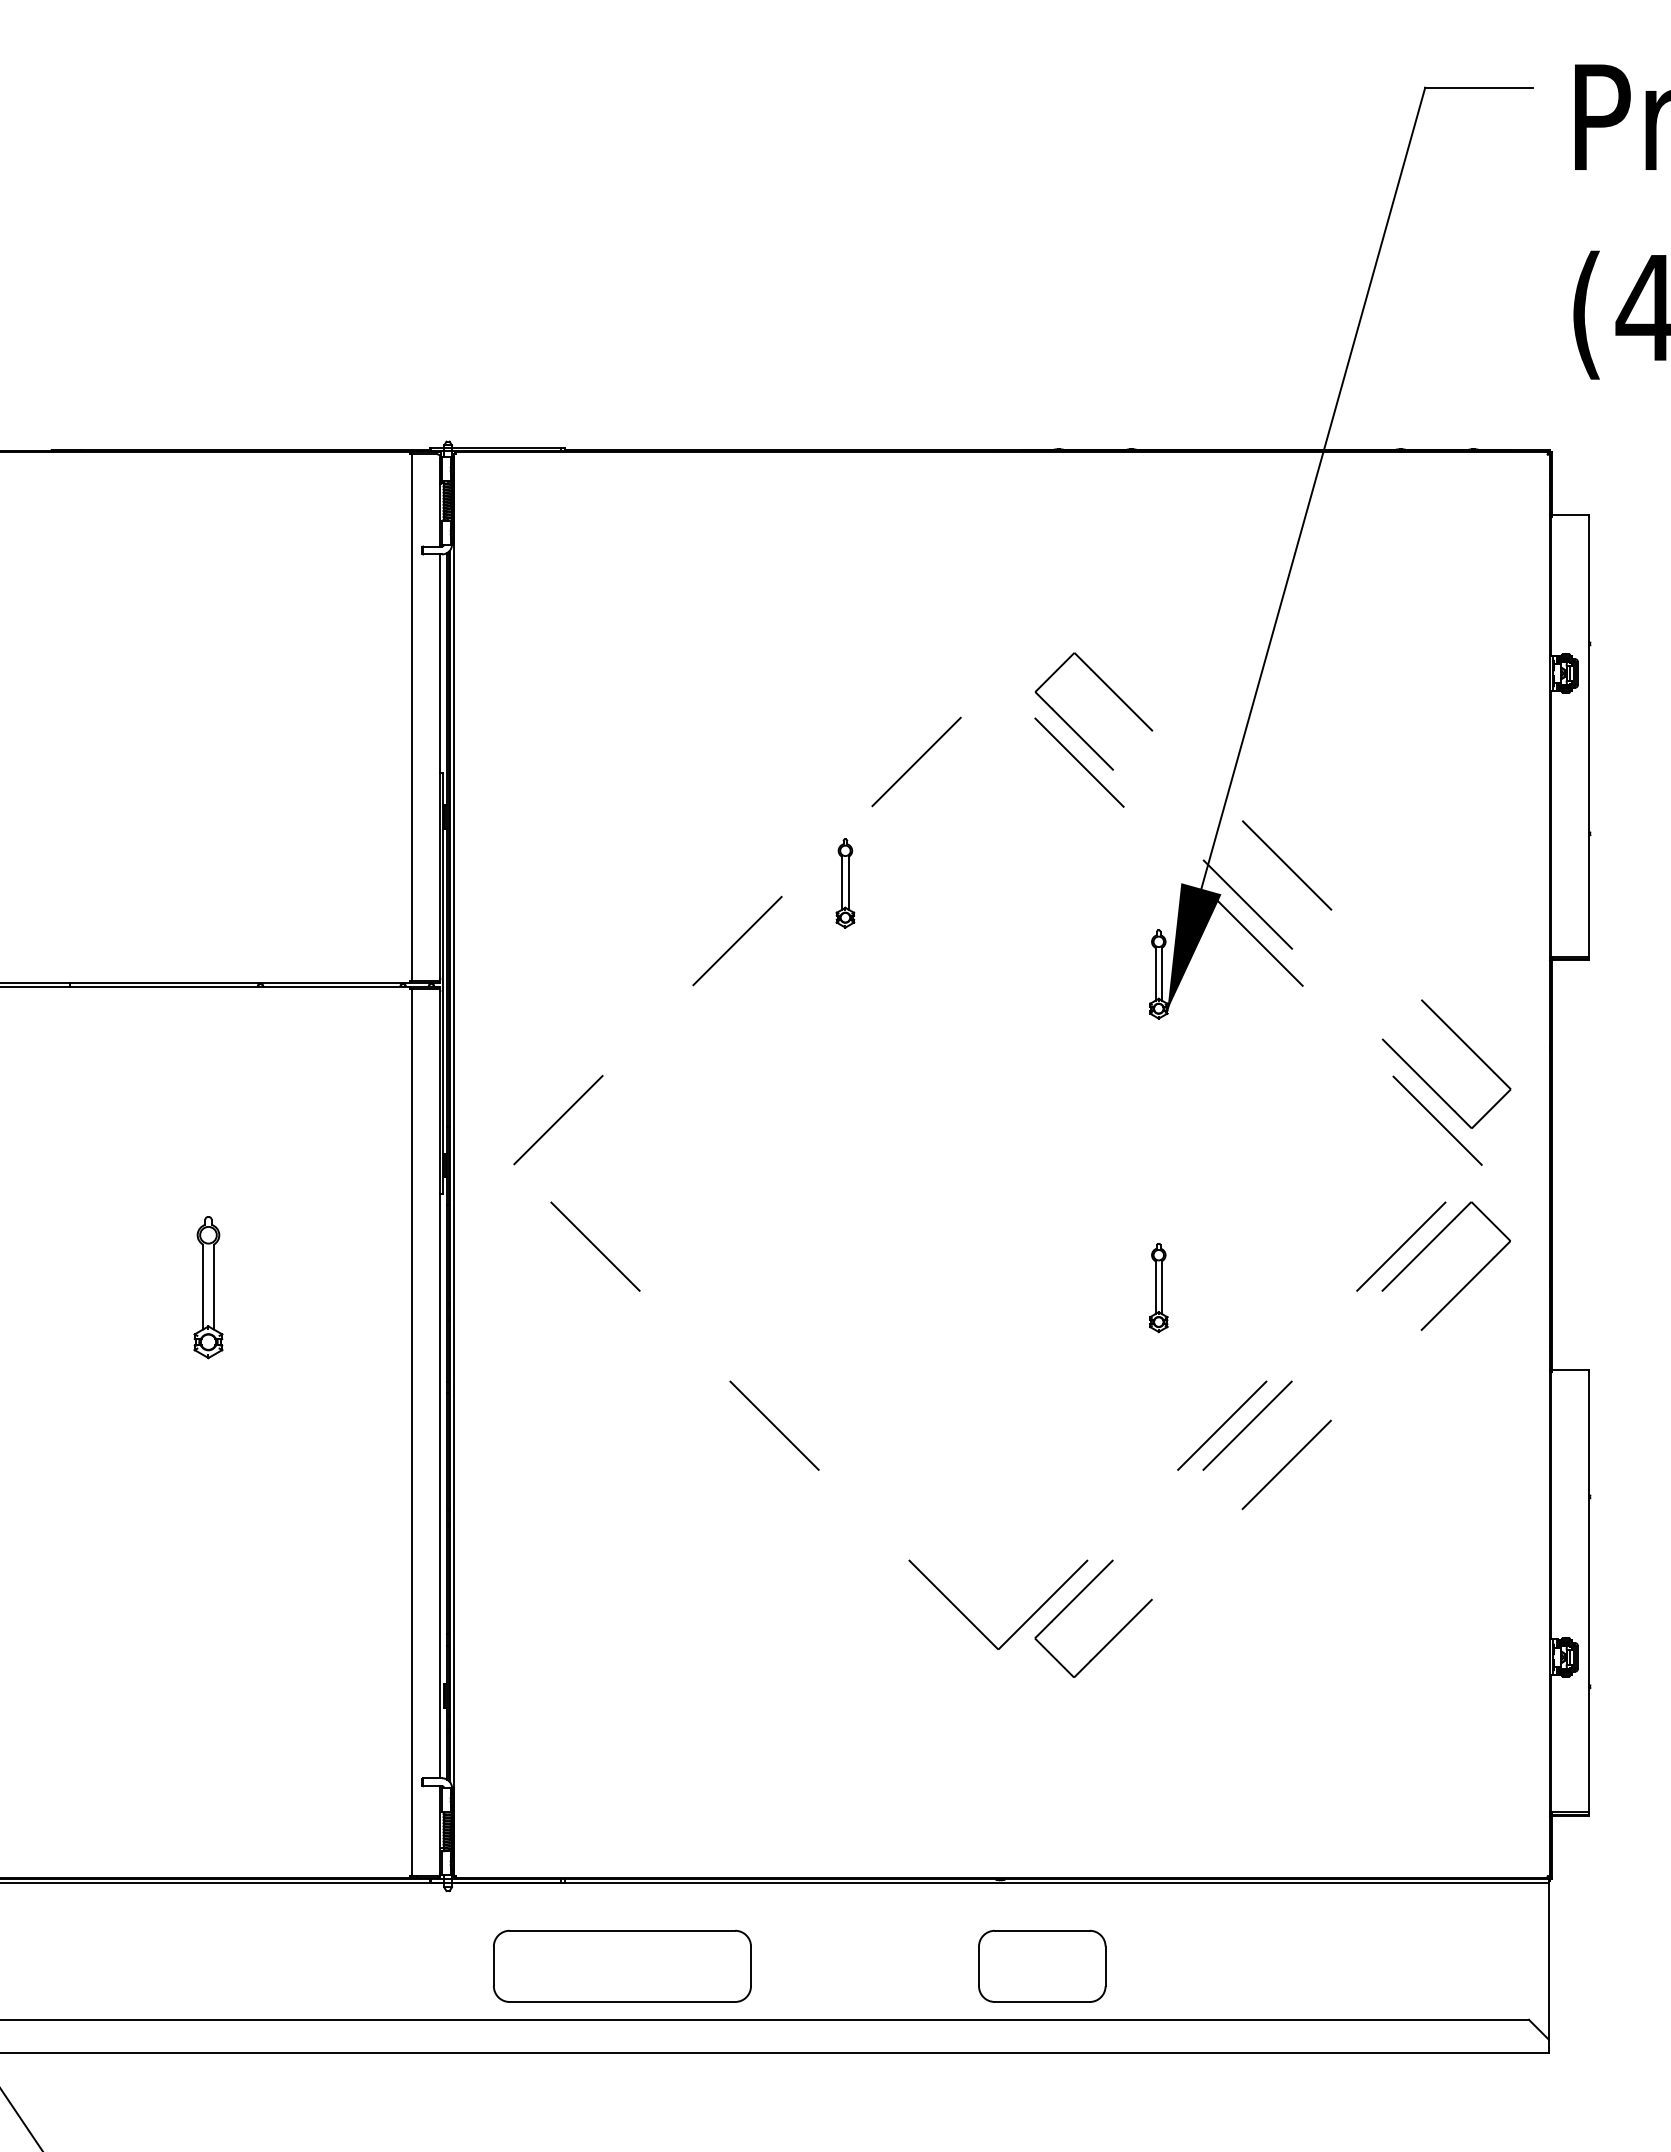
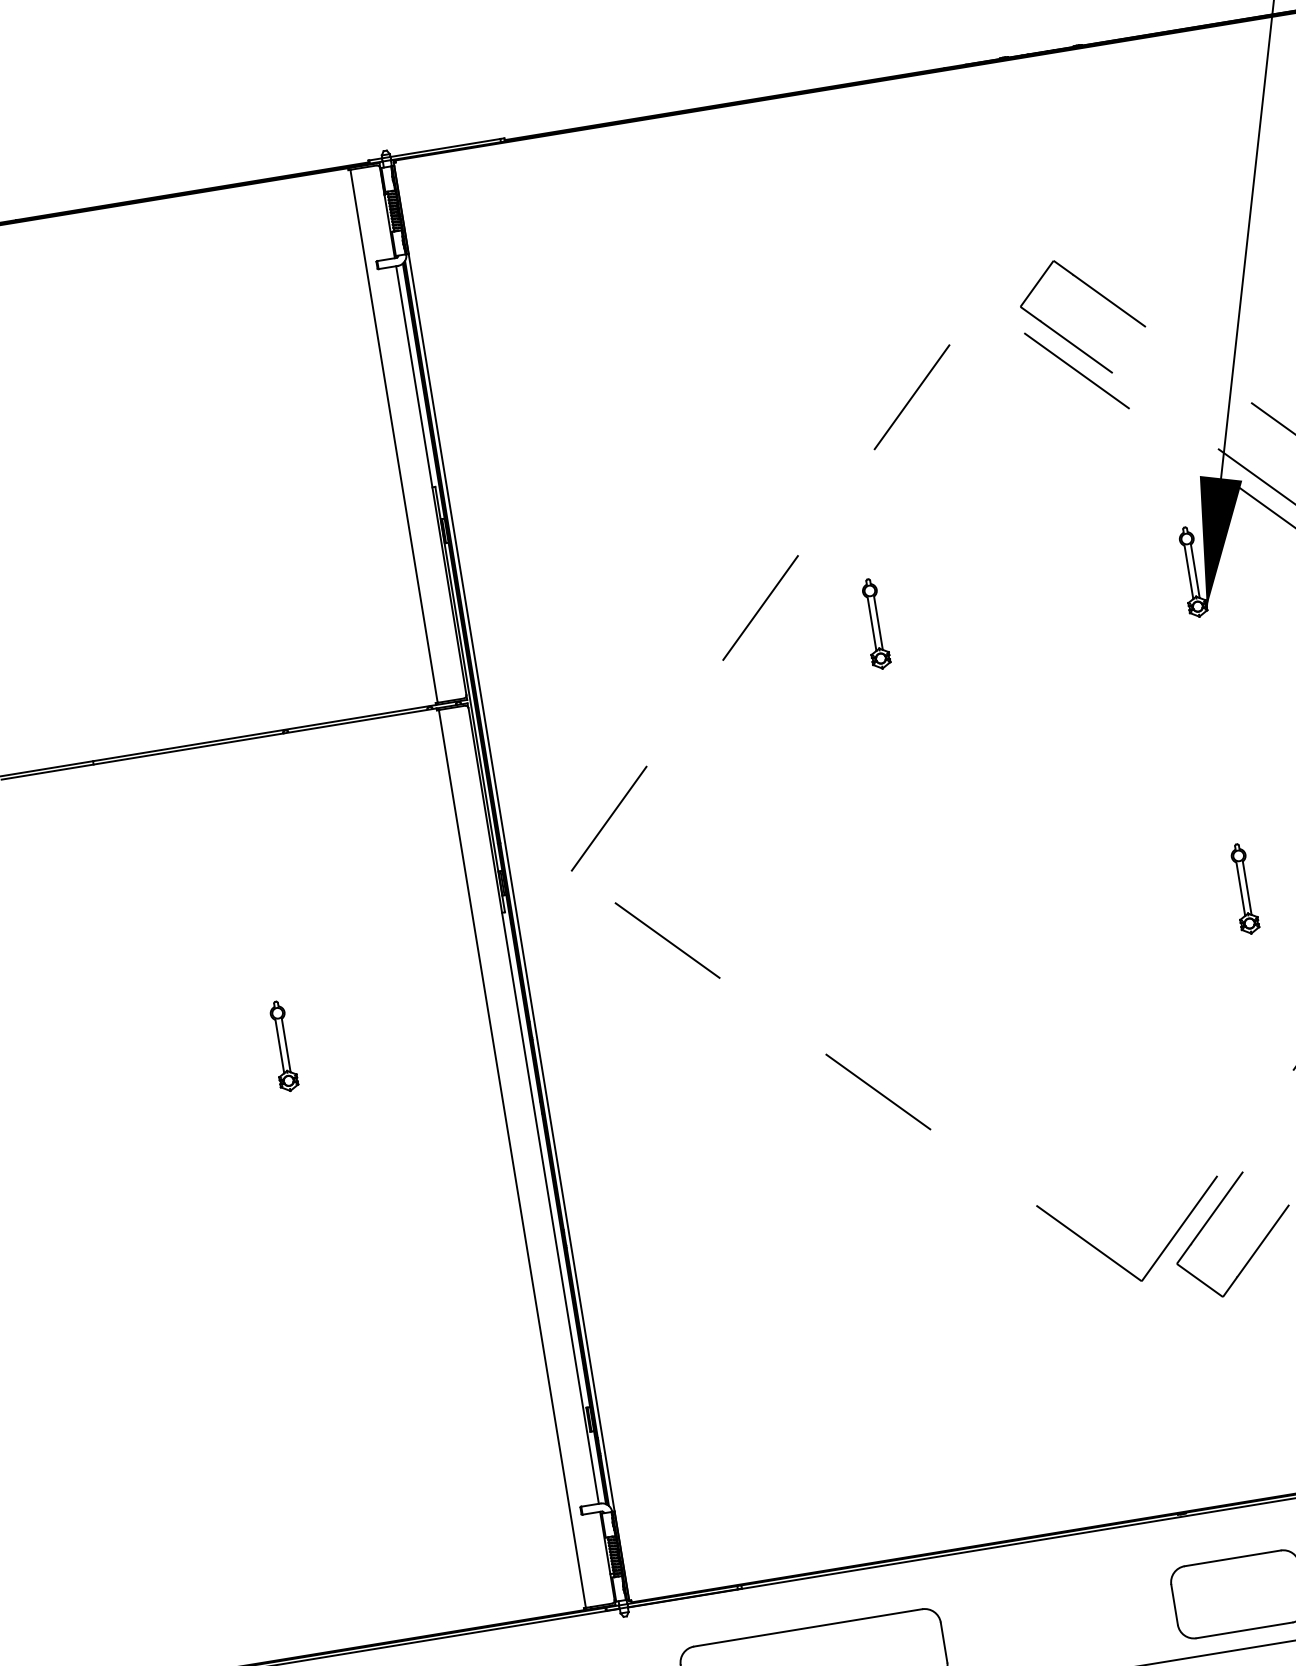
part: (845, 883) -> (875, 623), moved
part: (208, 1288) -> (283, 1046), size x0.62

